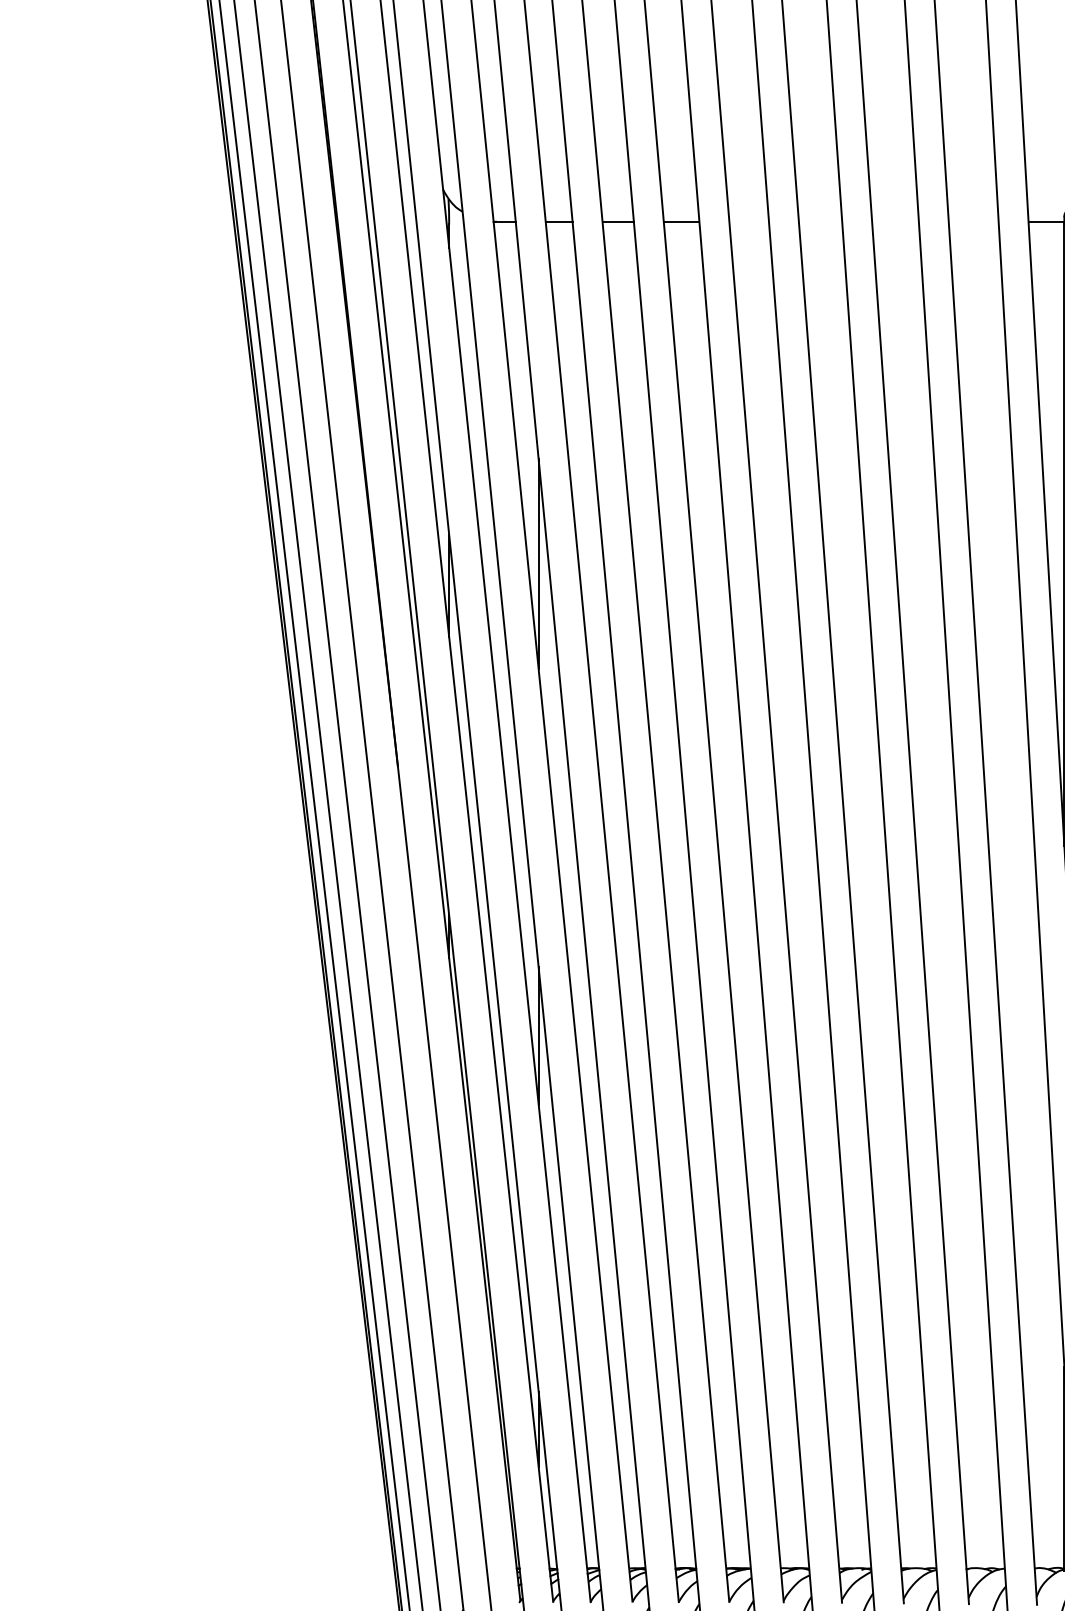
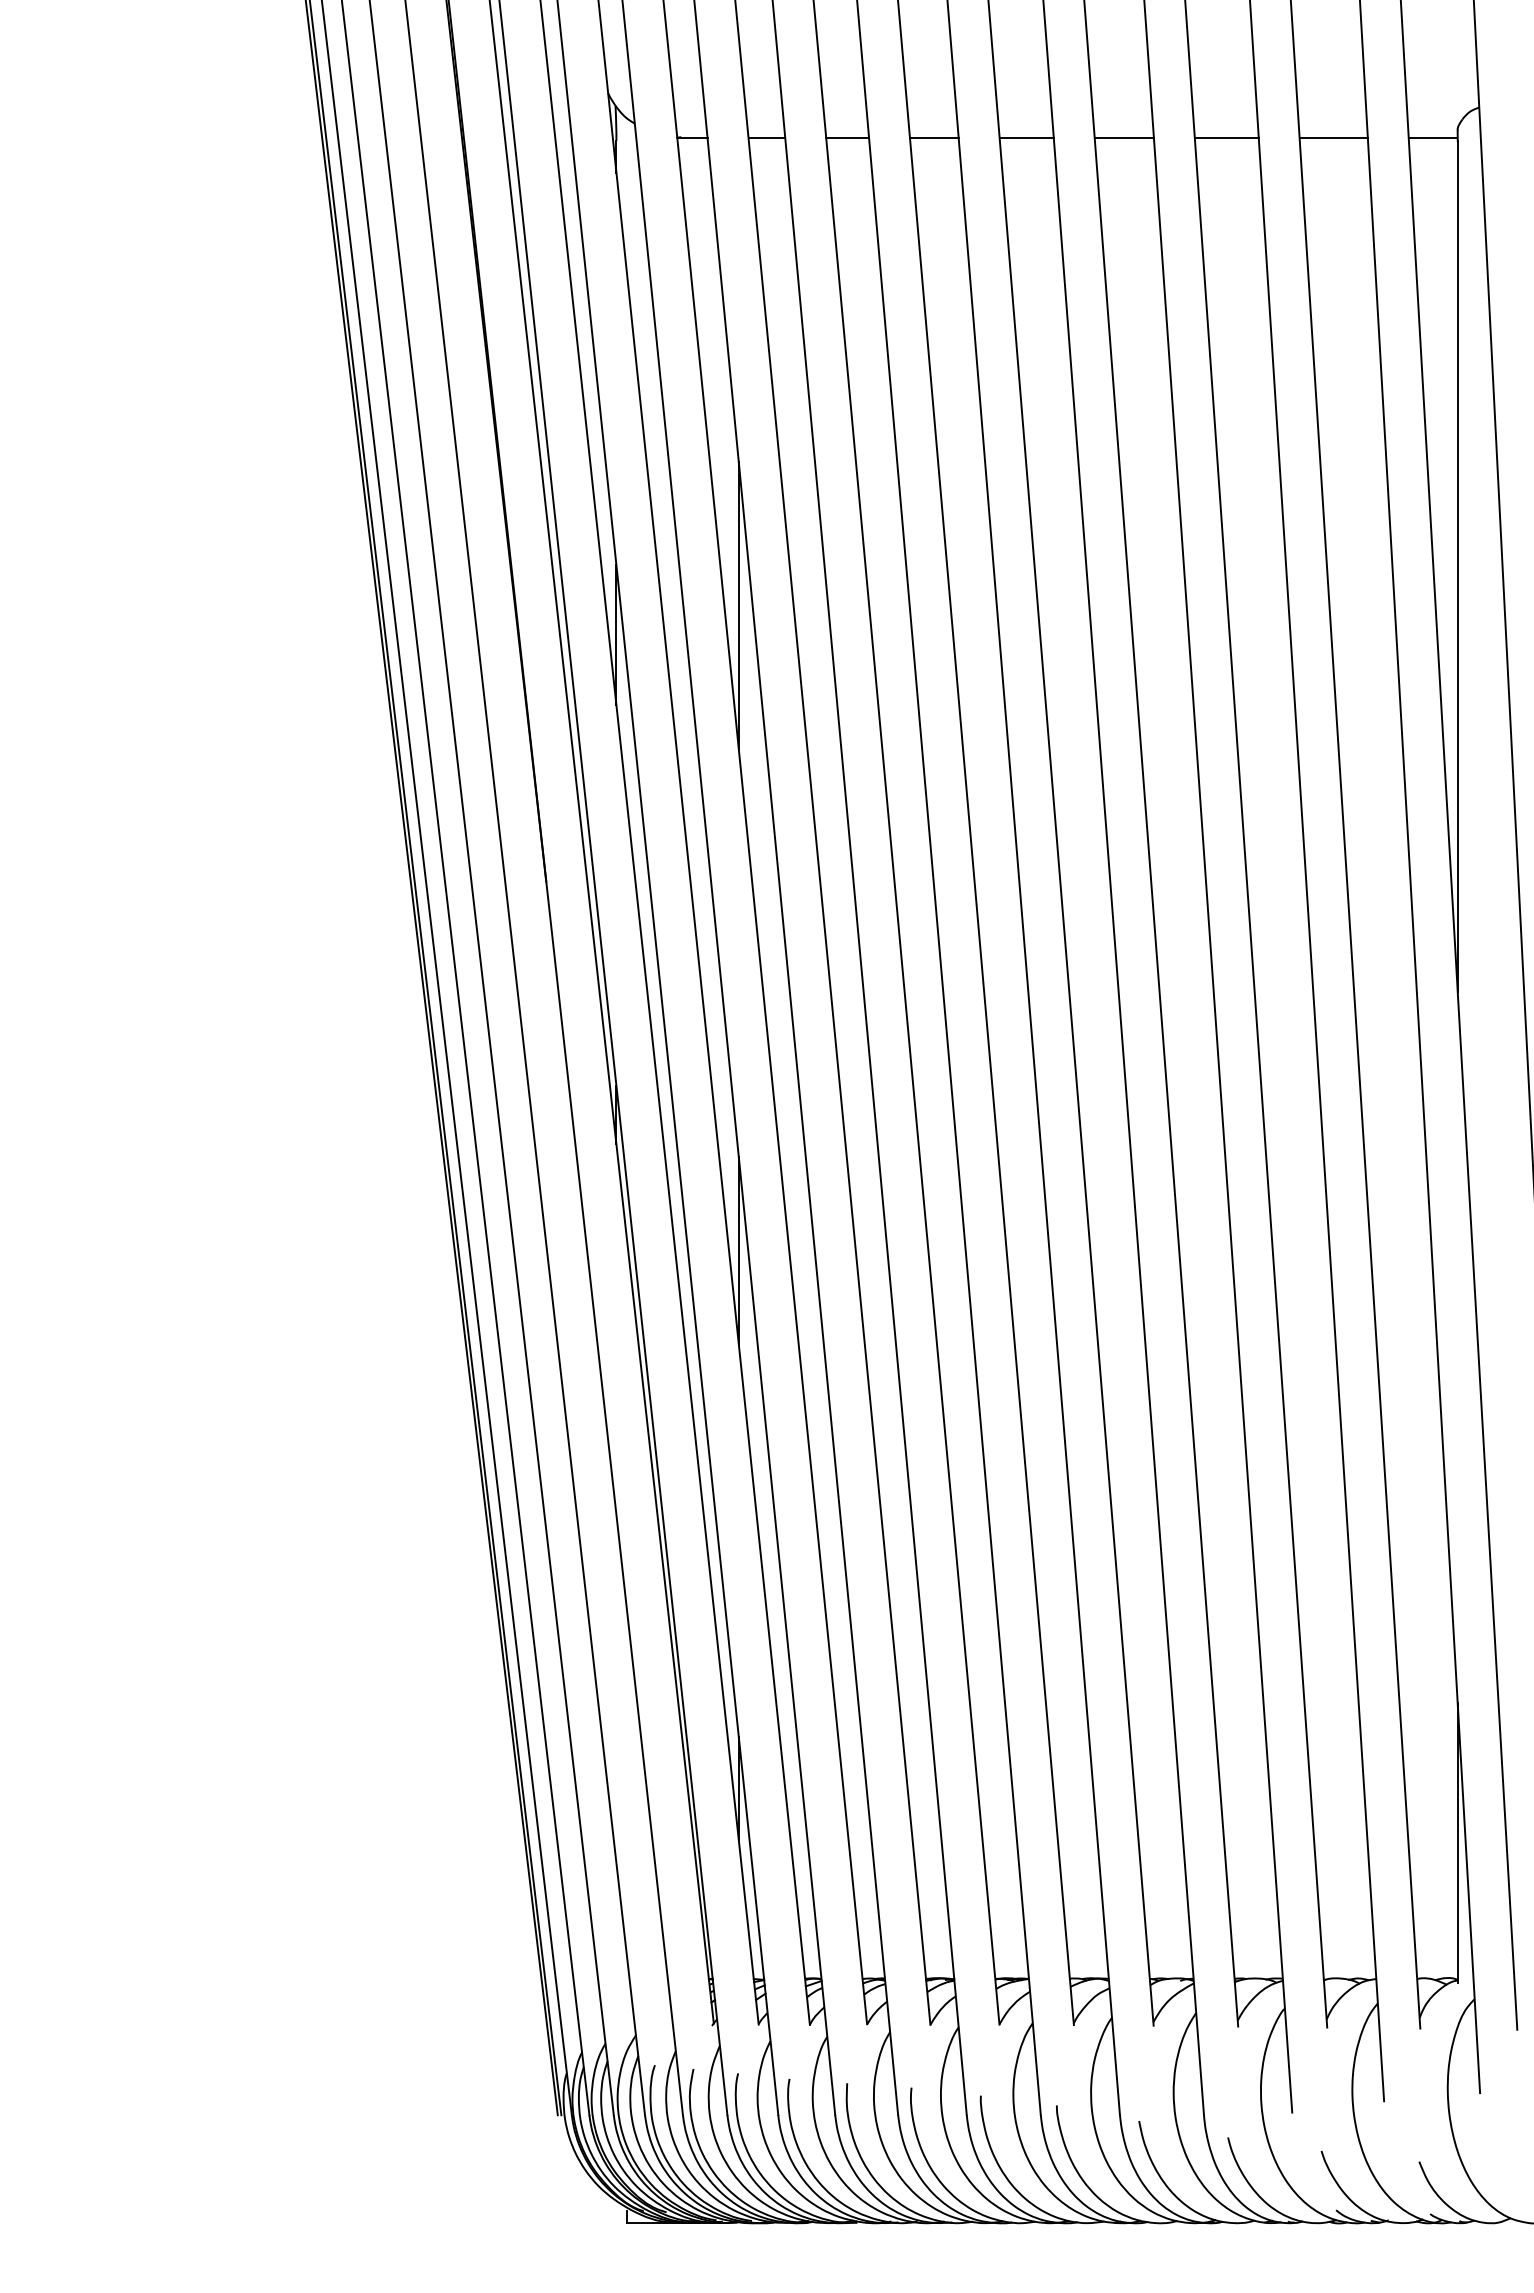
line: (749, 221) -> (1026, 137), added
line: (819, 221) -> (1123, 137), added
line: (895, 221) -> (1226, 137), added
line: (973, 221) -> (1333, 137), added

